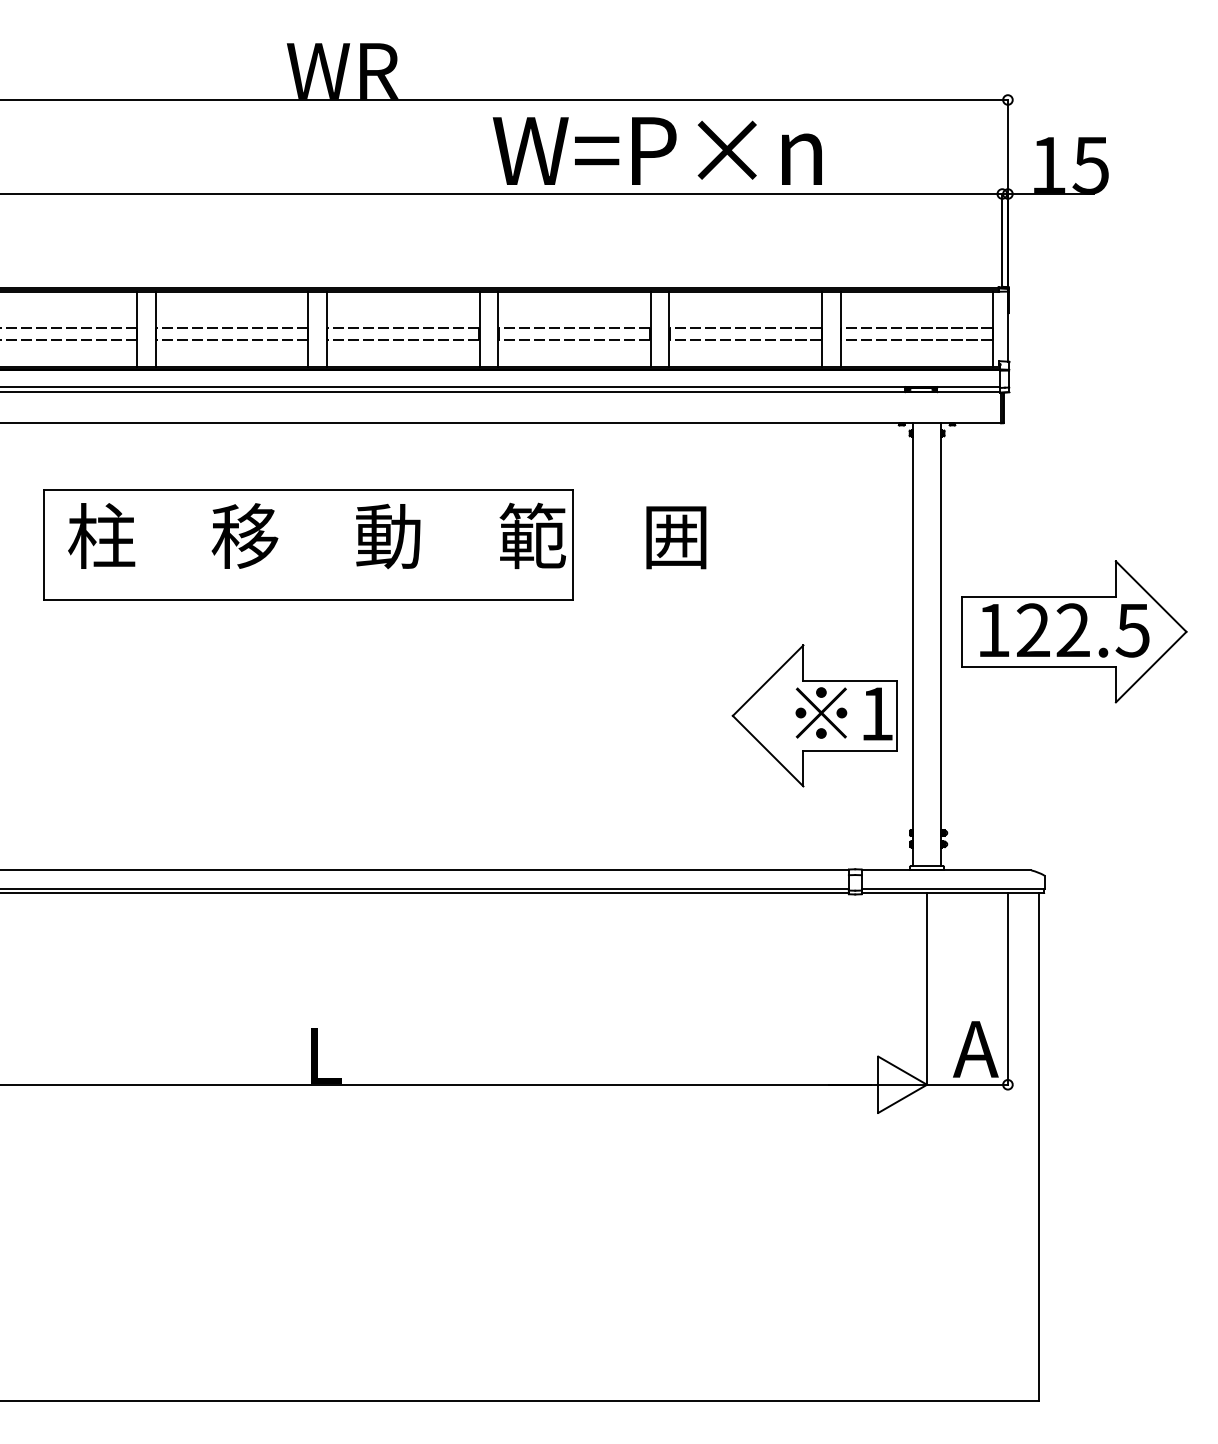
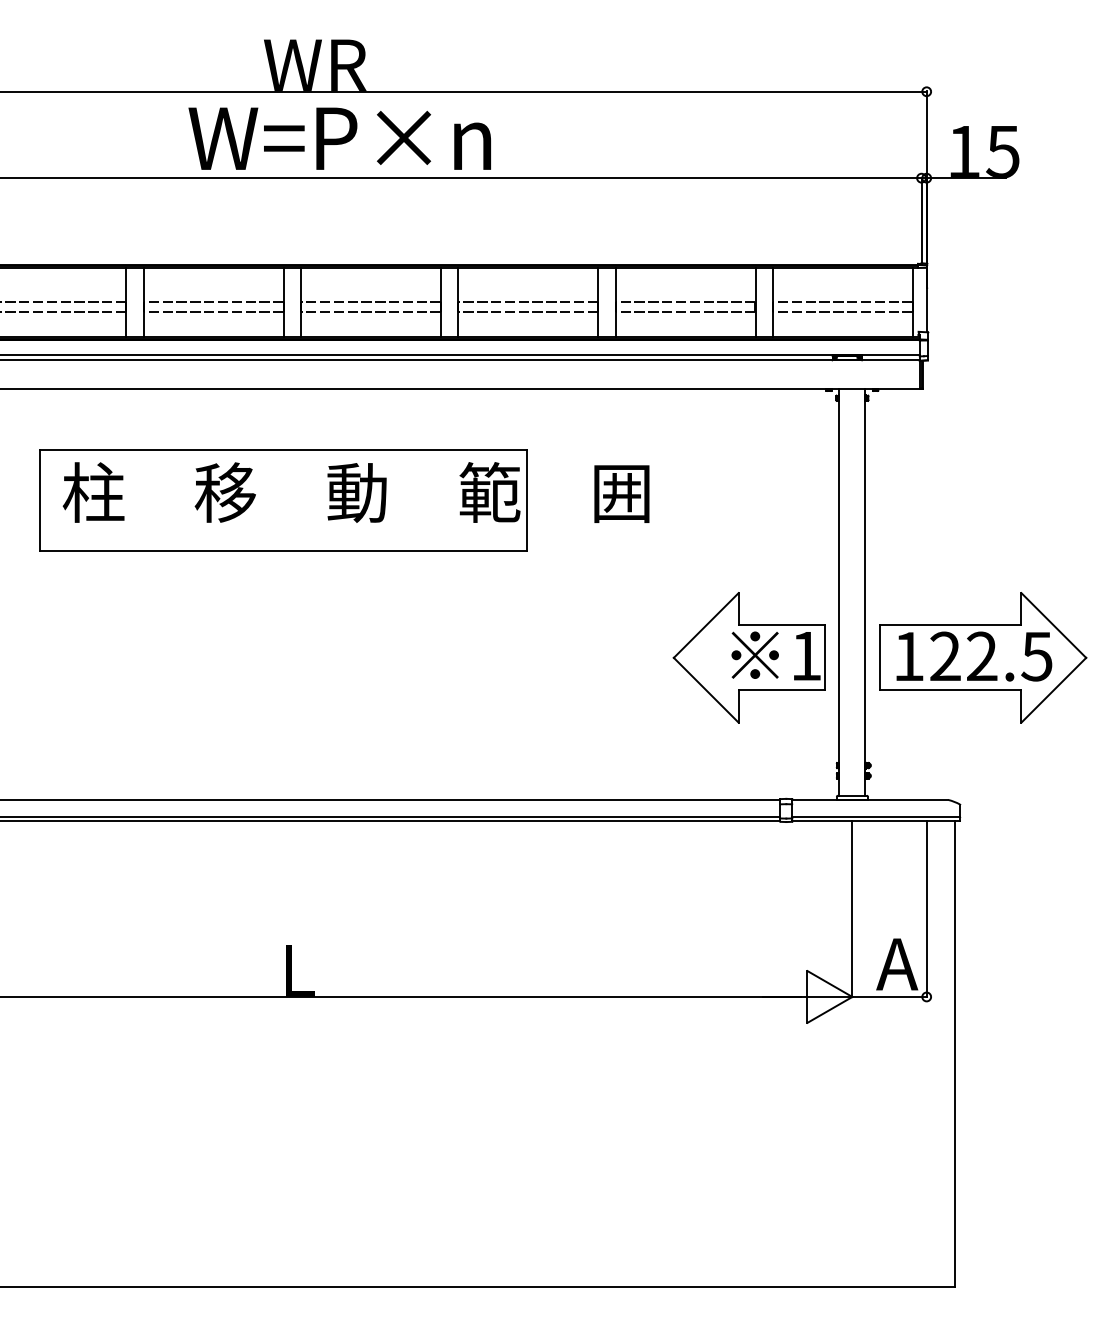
text: (656, 150) -> (338, 138), moved
part: (1074, 631) -> (983, 657), moved

